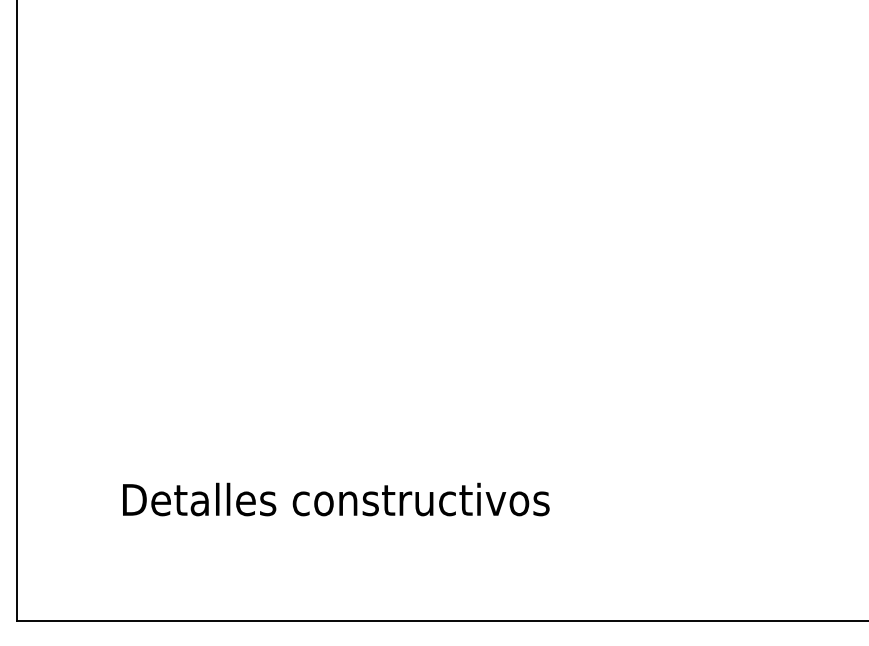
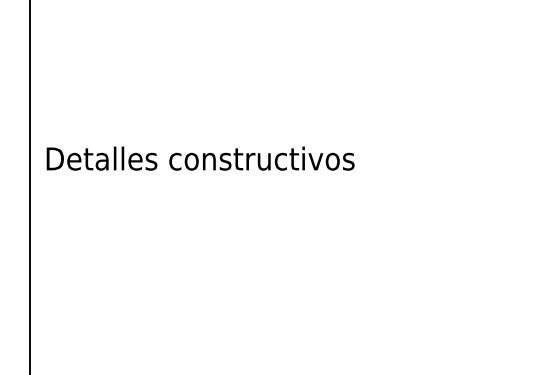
text: (336, 499) -> (200, 158), moved

